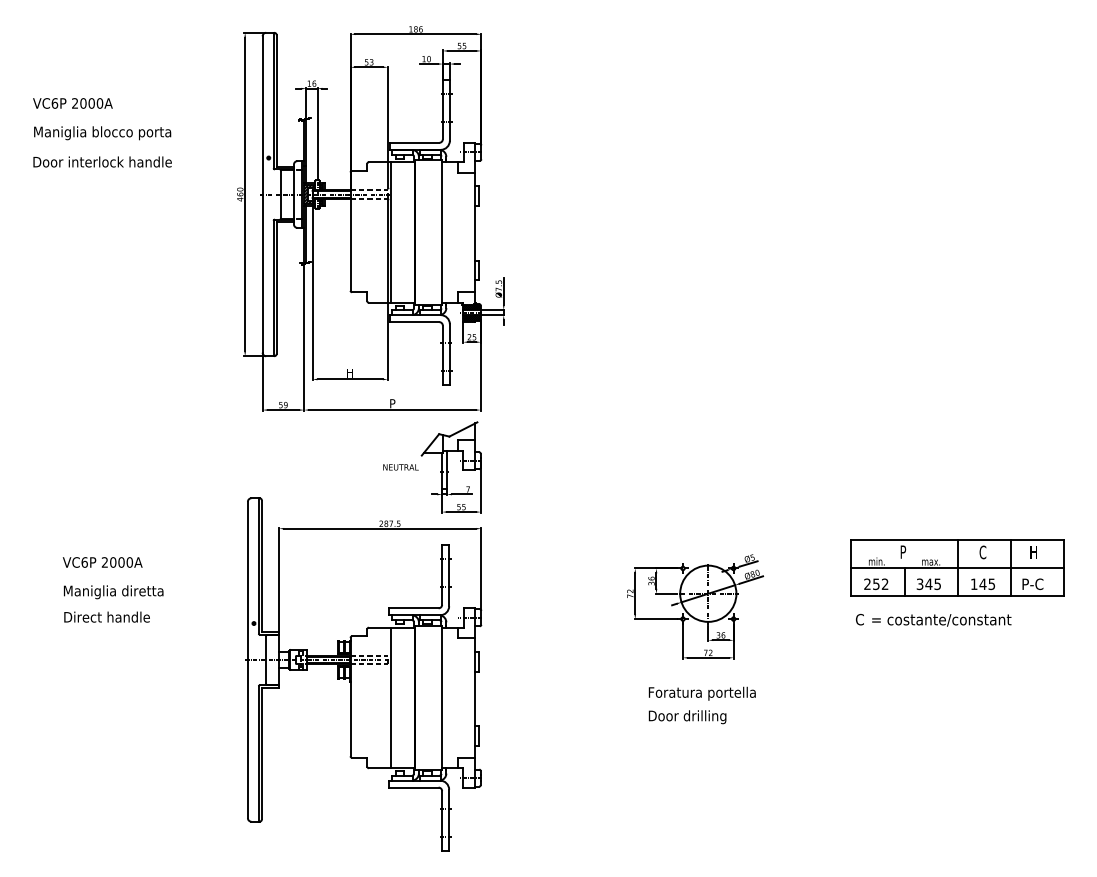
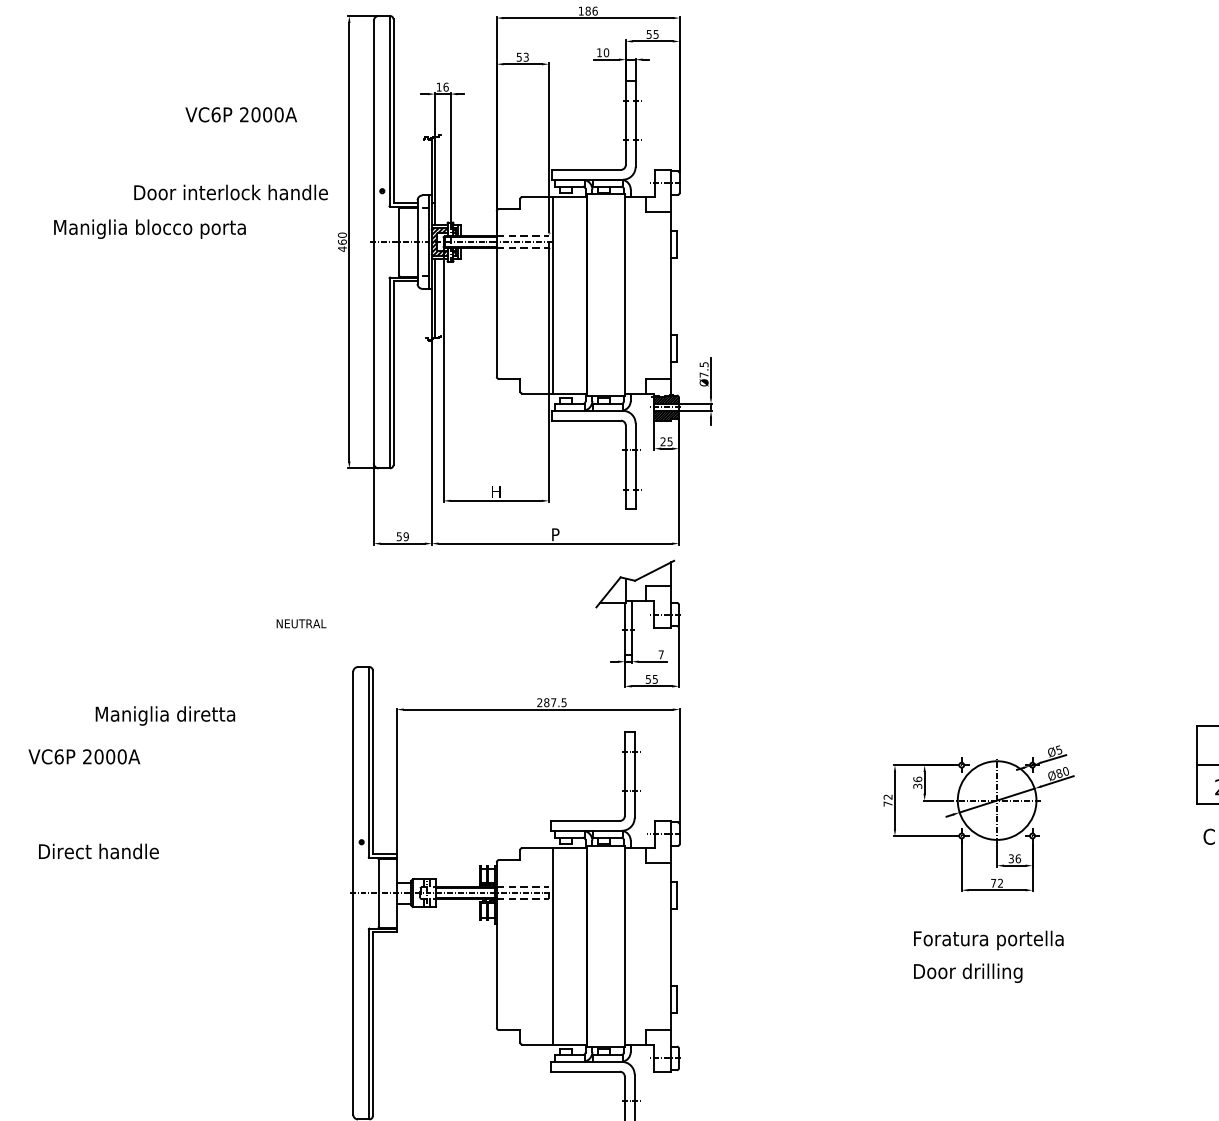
text: (72, 103) -> (240, 114), moved
text: (102, 133) -> (149, 229), moved
text: (102, 161) -> (230, 191), moved
text: (400, 467) -> (300, 623), moved
text: (102, 562) -> (84, 756), moved
text: (113, 592) -> (165, 716), moved
text: (106, 616) -> (98, 850), moved

